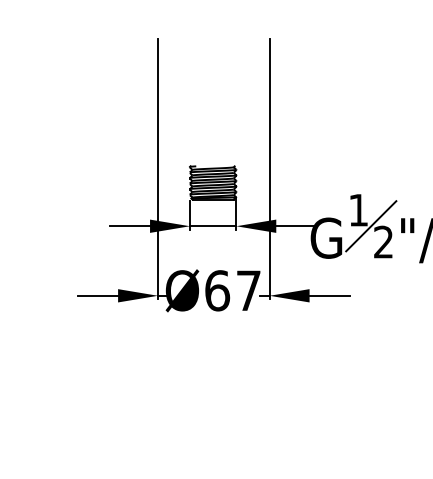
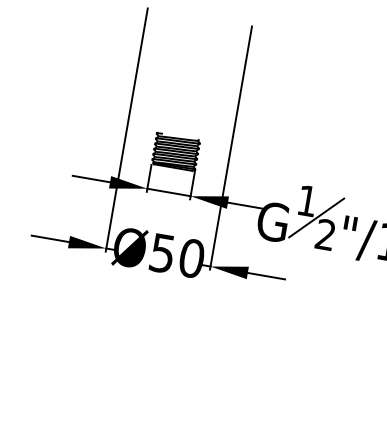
text: (233, 290) -> (177, 255), Ø67 -> Ø50

